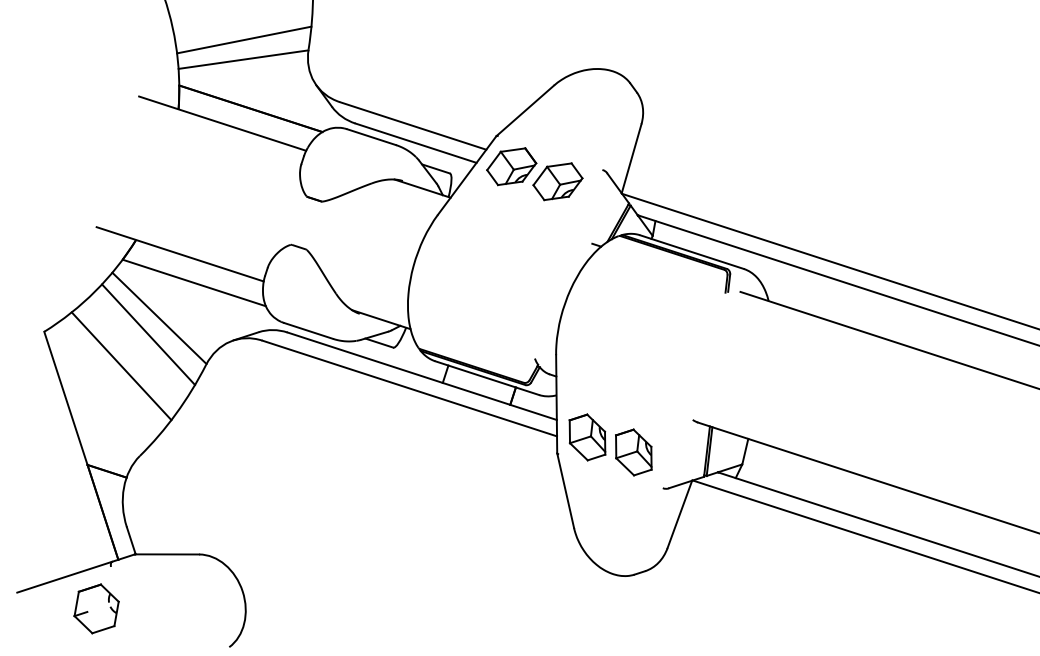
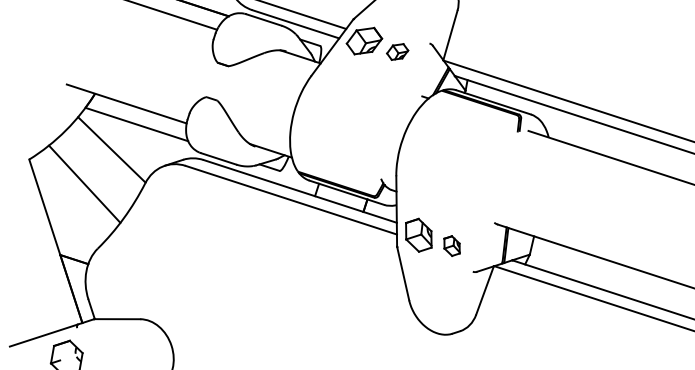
part: (557, 181) -> (397, 51), size x0.6
line: (148, 334) -> (104, 161), removed
part: (633, 452) -> (451, 246), size x0.6

